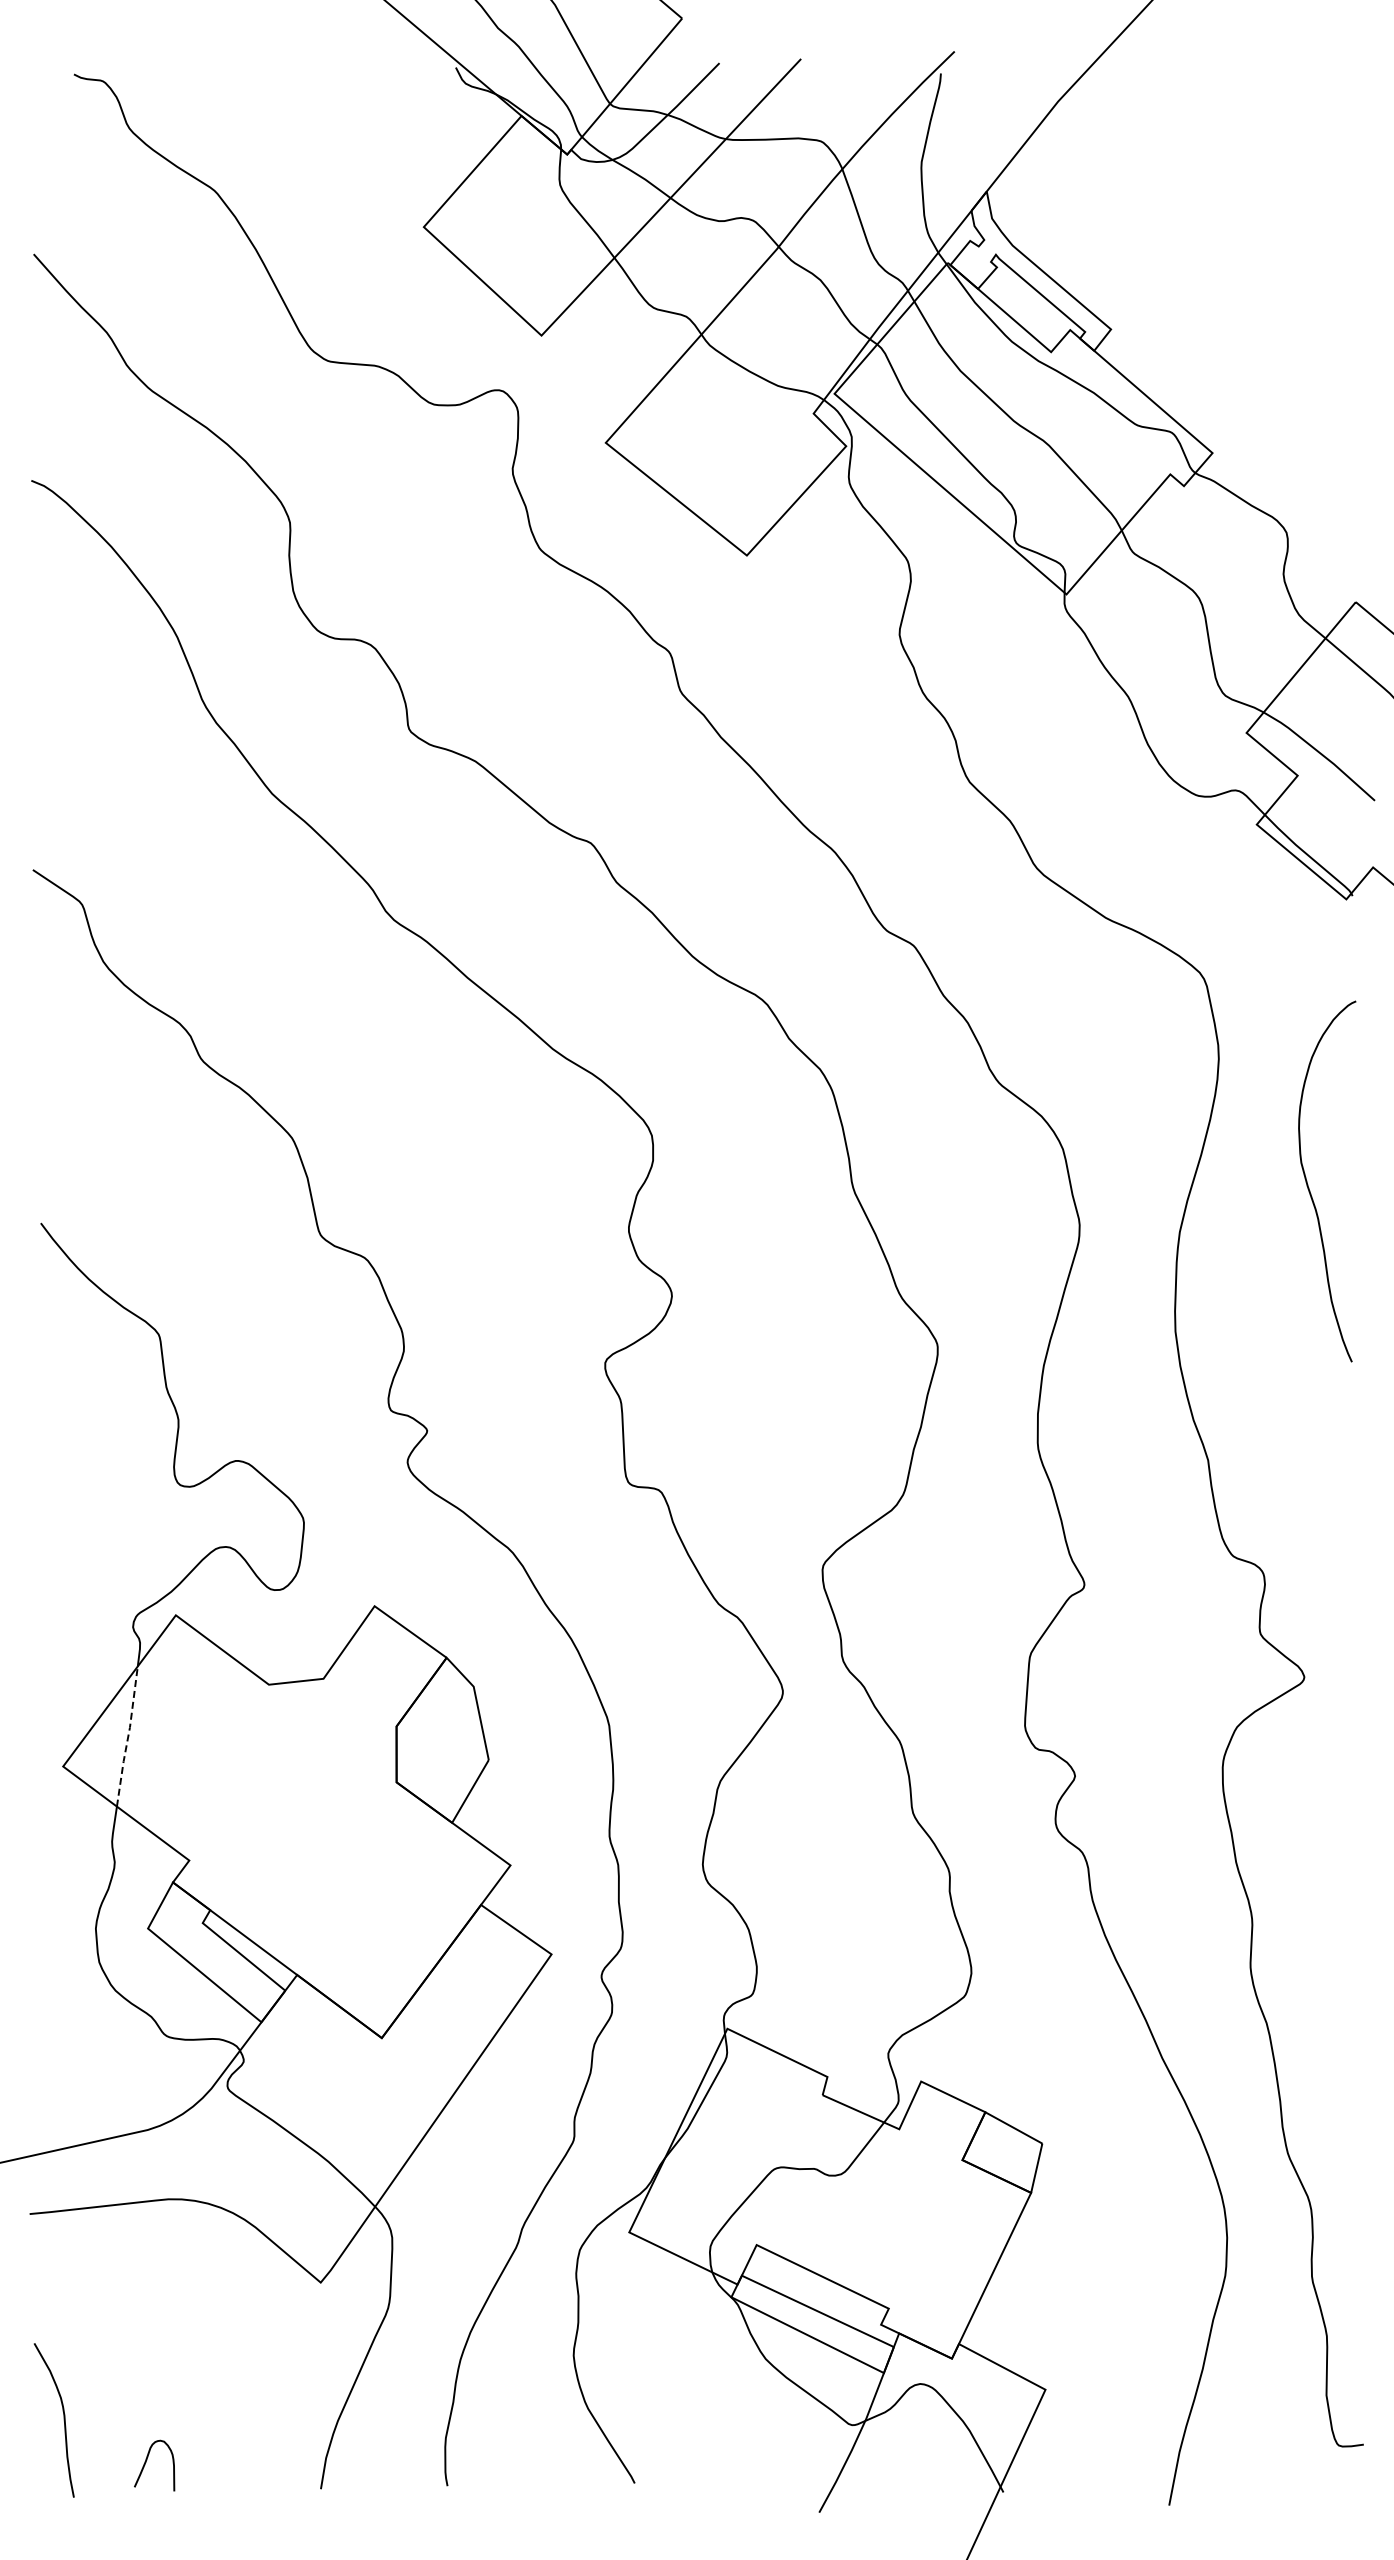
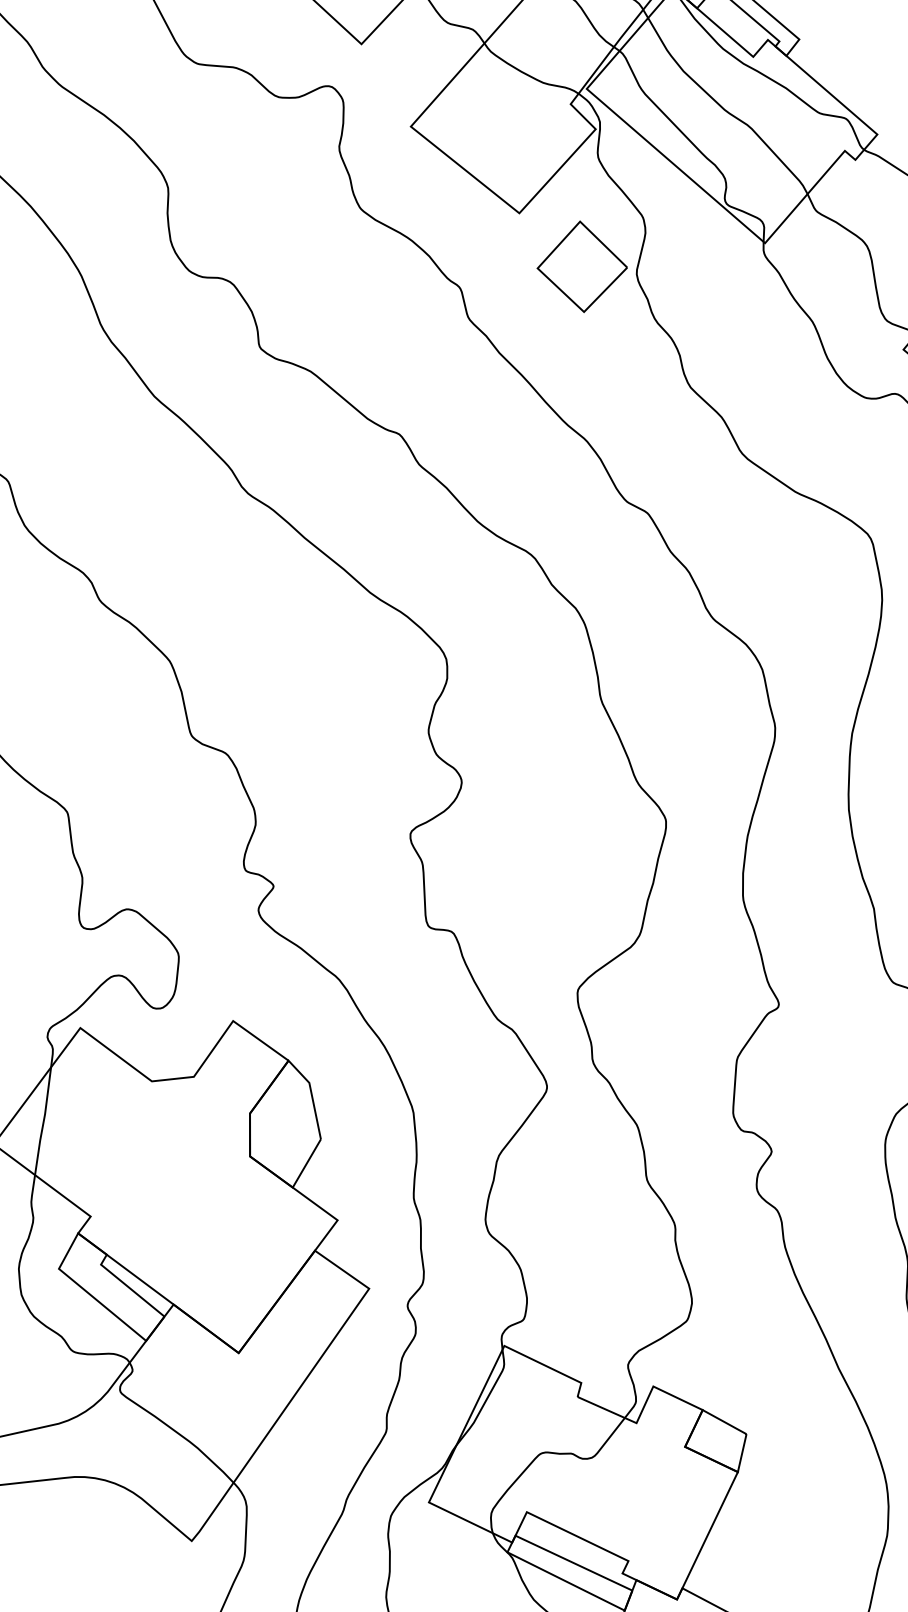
part: (828, 624) -> (582, 266), added
line: (128, 1736) -> (43, 1121), dashed -> solid

